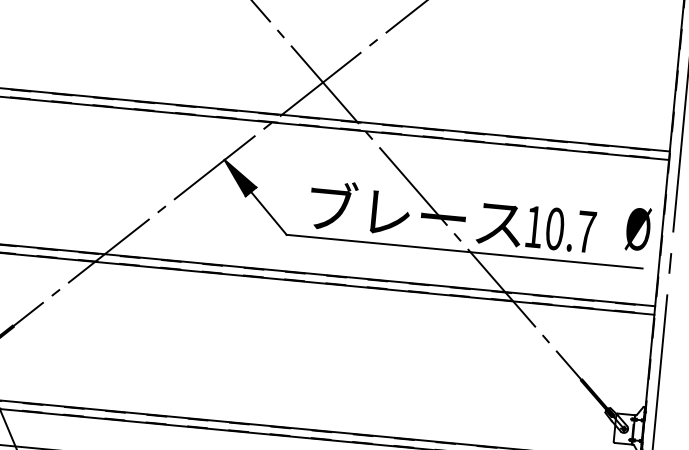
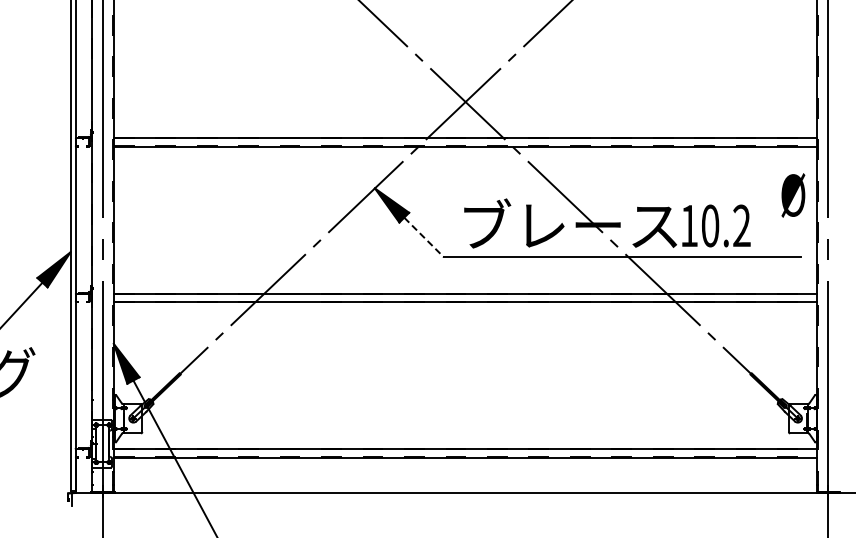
line: (269, 213) -> (424, 237), solid -> dashed
text: (638, 229) -> (793, 195), moved
text: (586, 231) -> (741, 225), 10.7 -> 10.2

